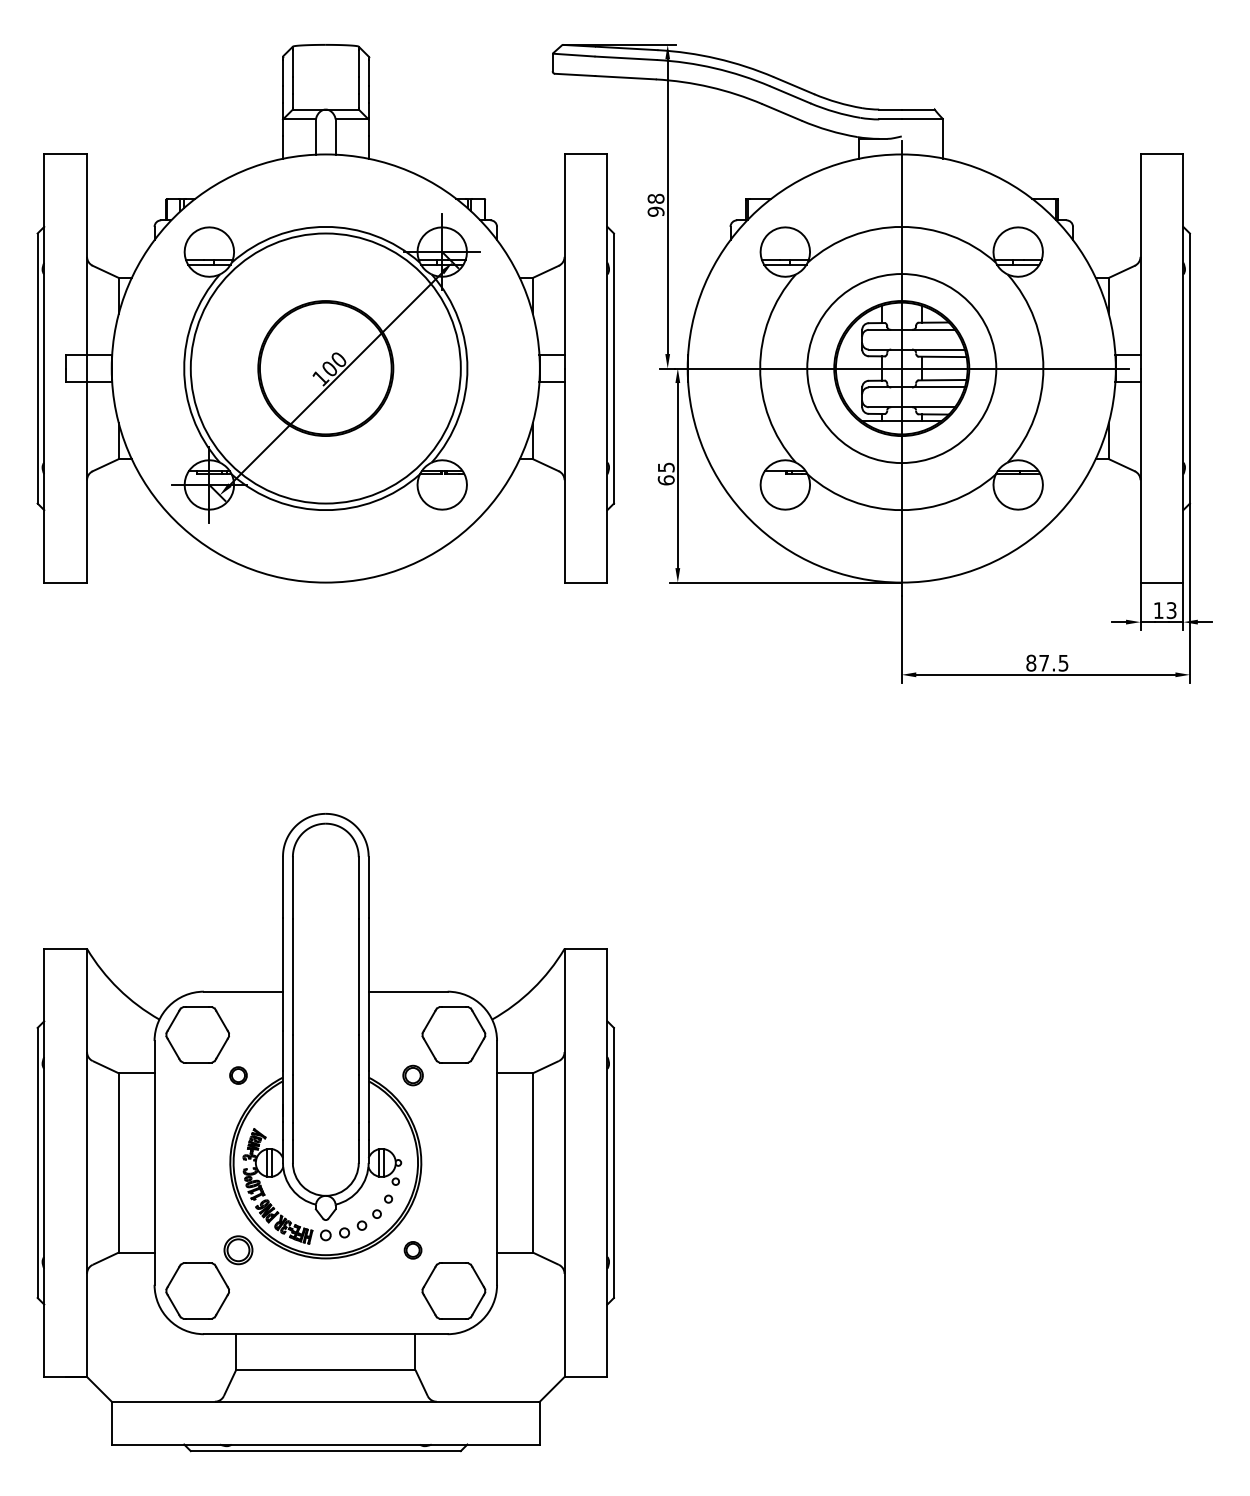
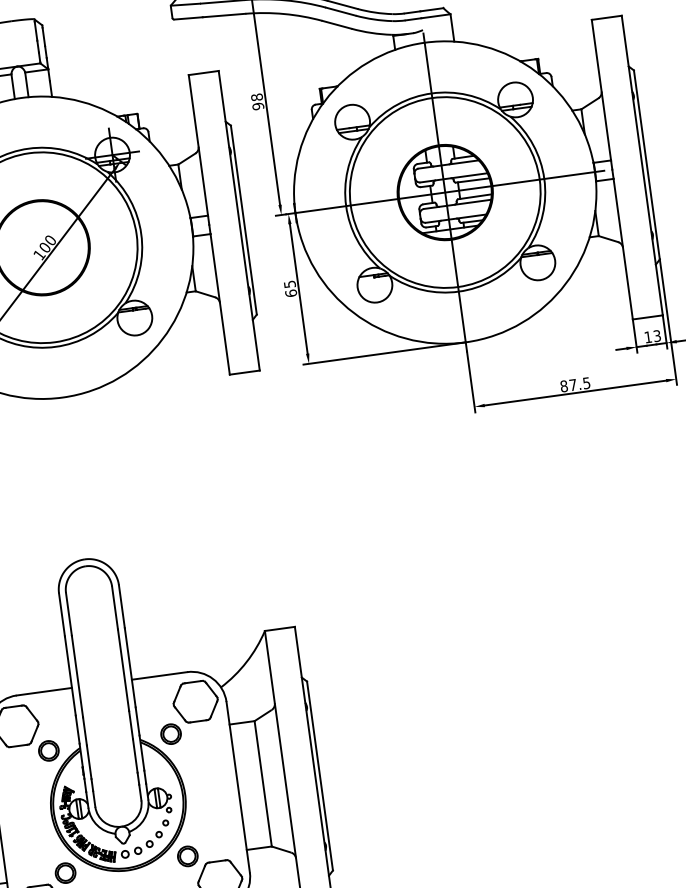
circle: (901, 368) -> (445, 192), size x1.43
part: (238, 1075) -> (48, 750), size x1.67
part: (412, 1075) -> (170, 734), size x1.43
part: (412, 1250) -> (187, 856), size x1.67

